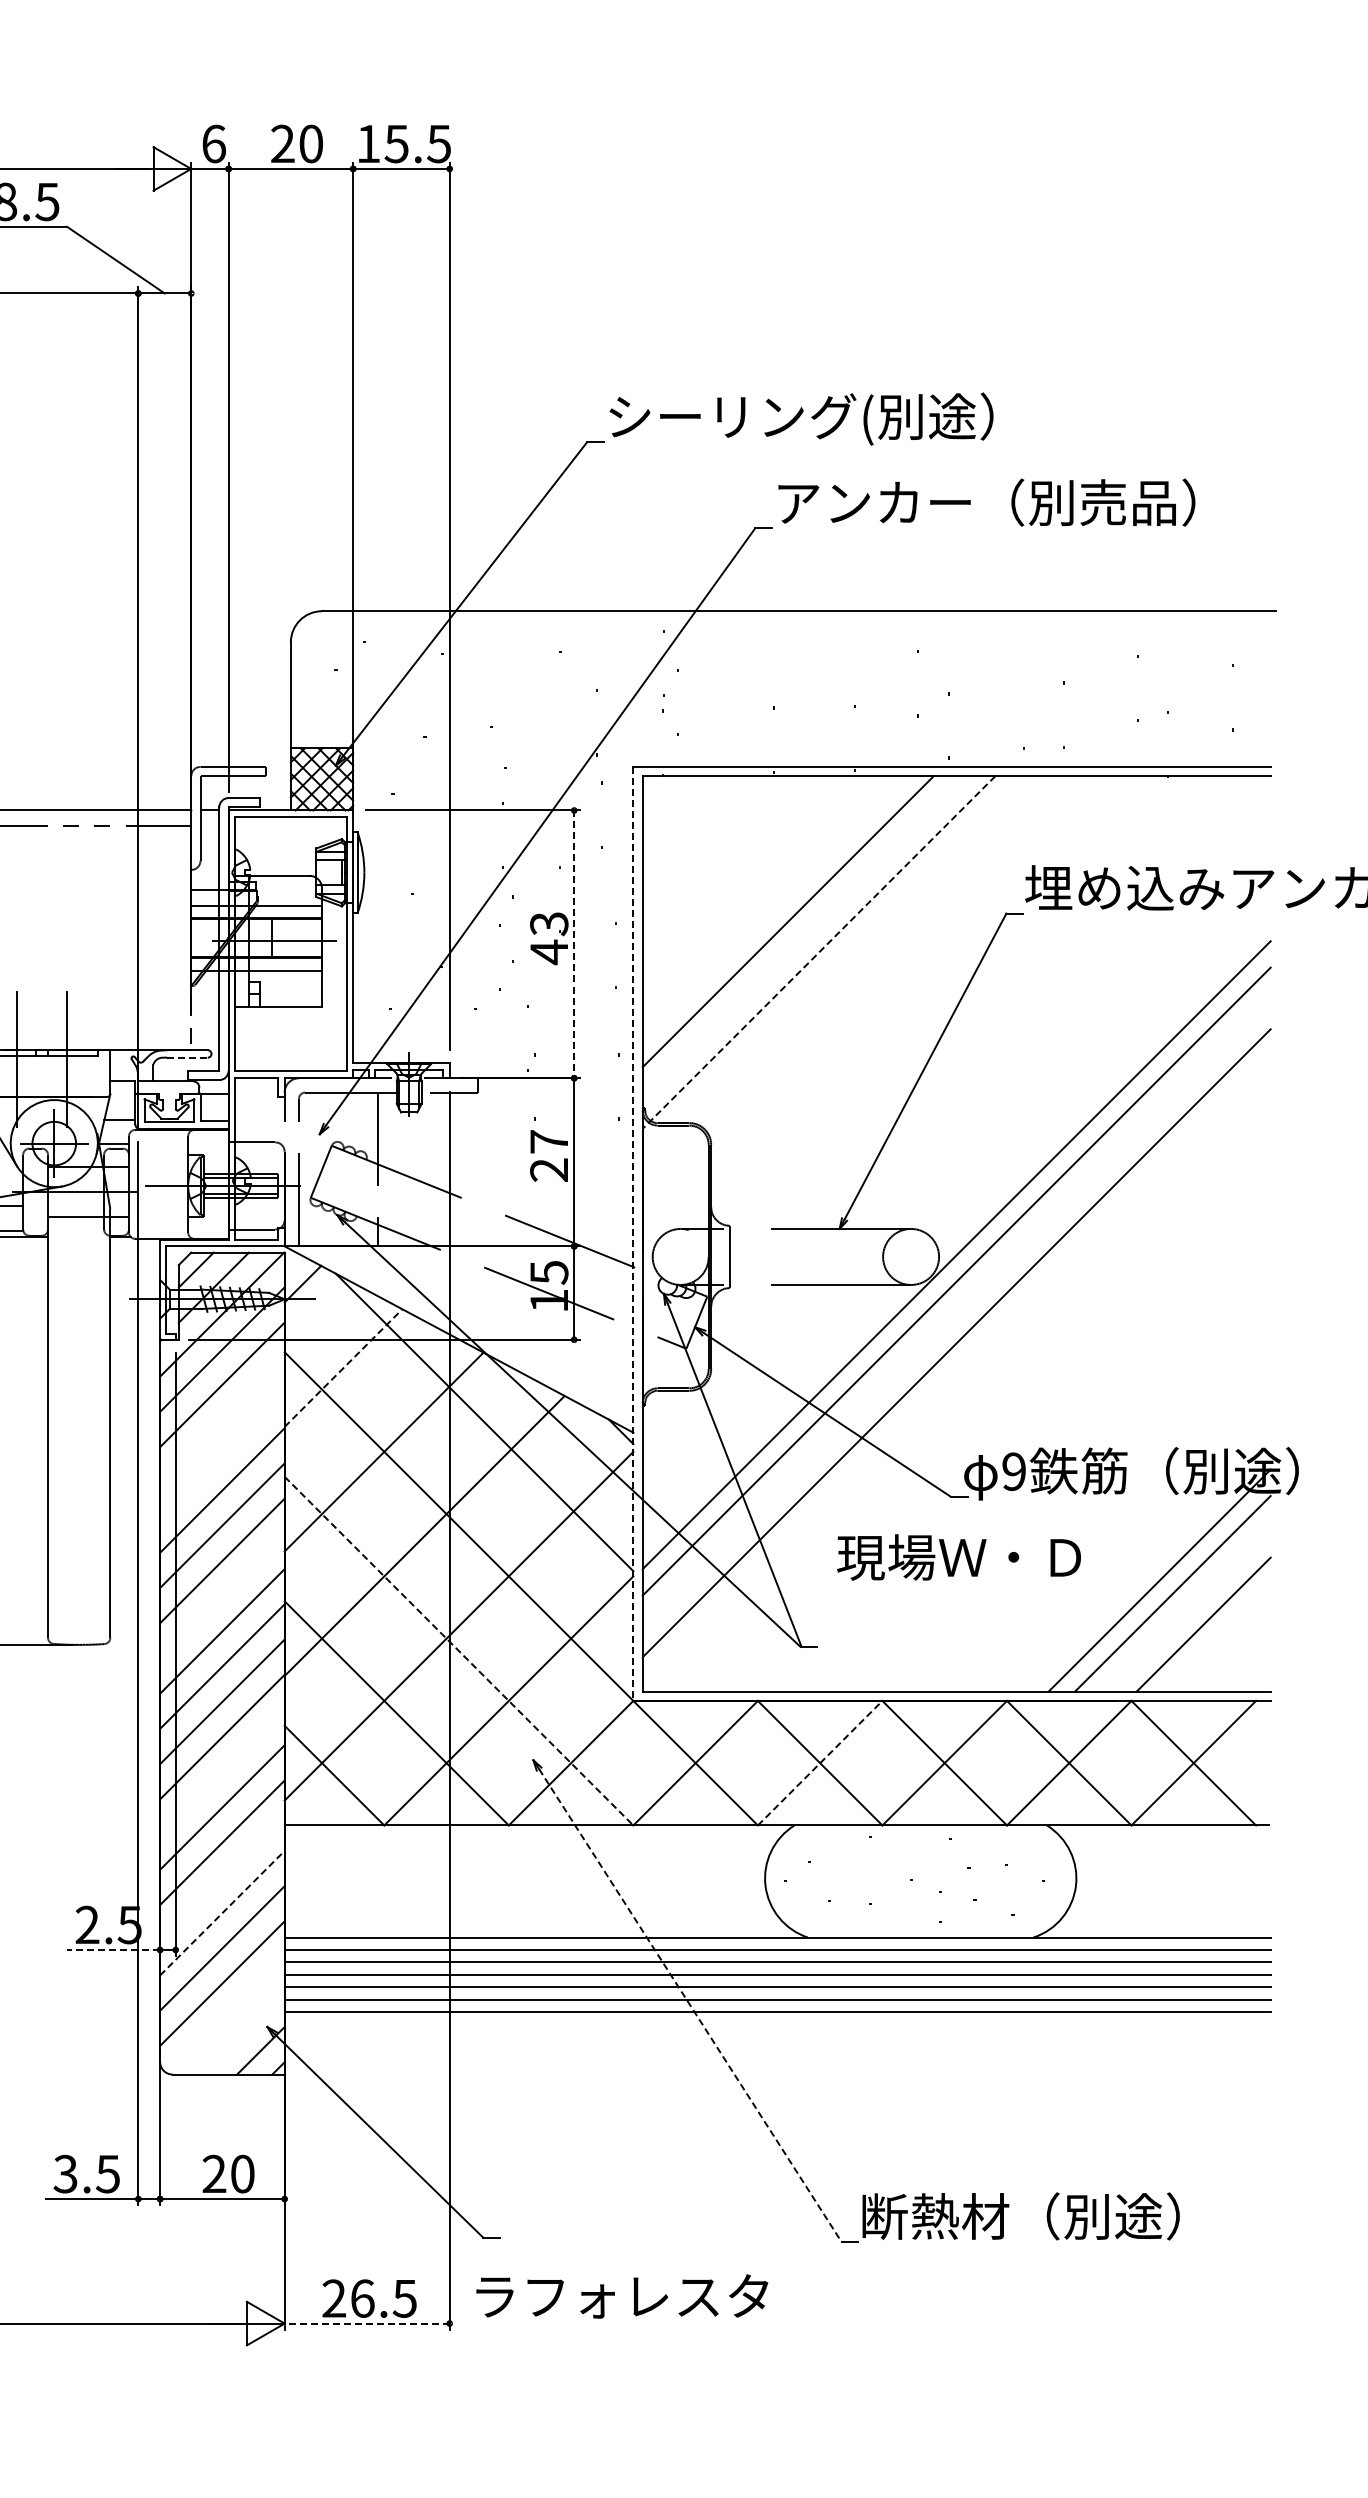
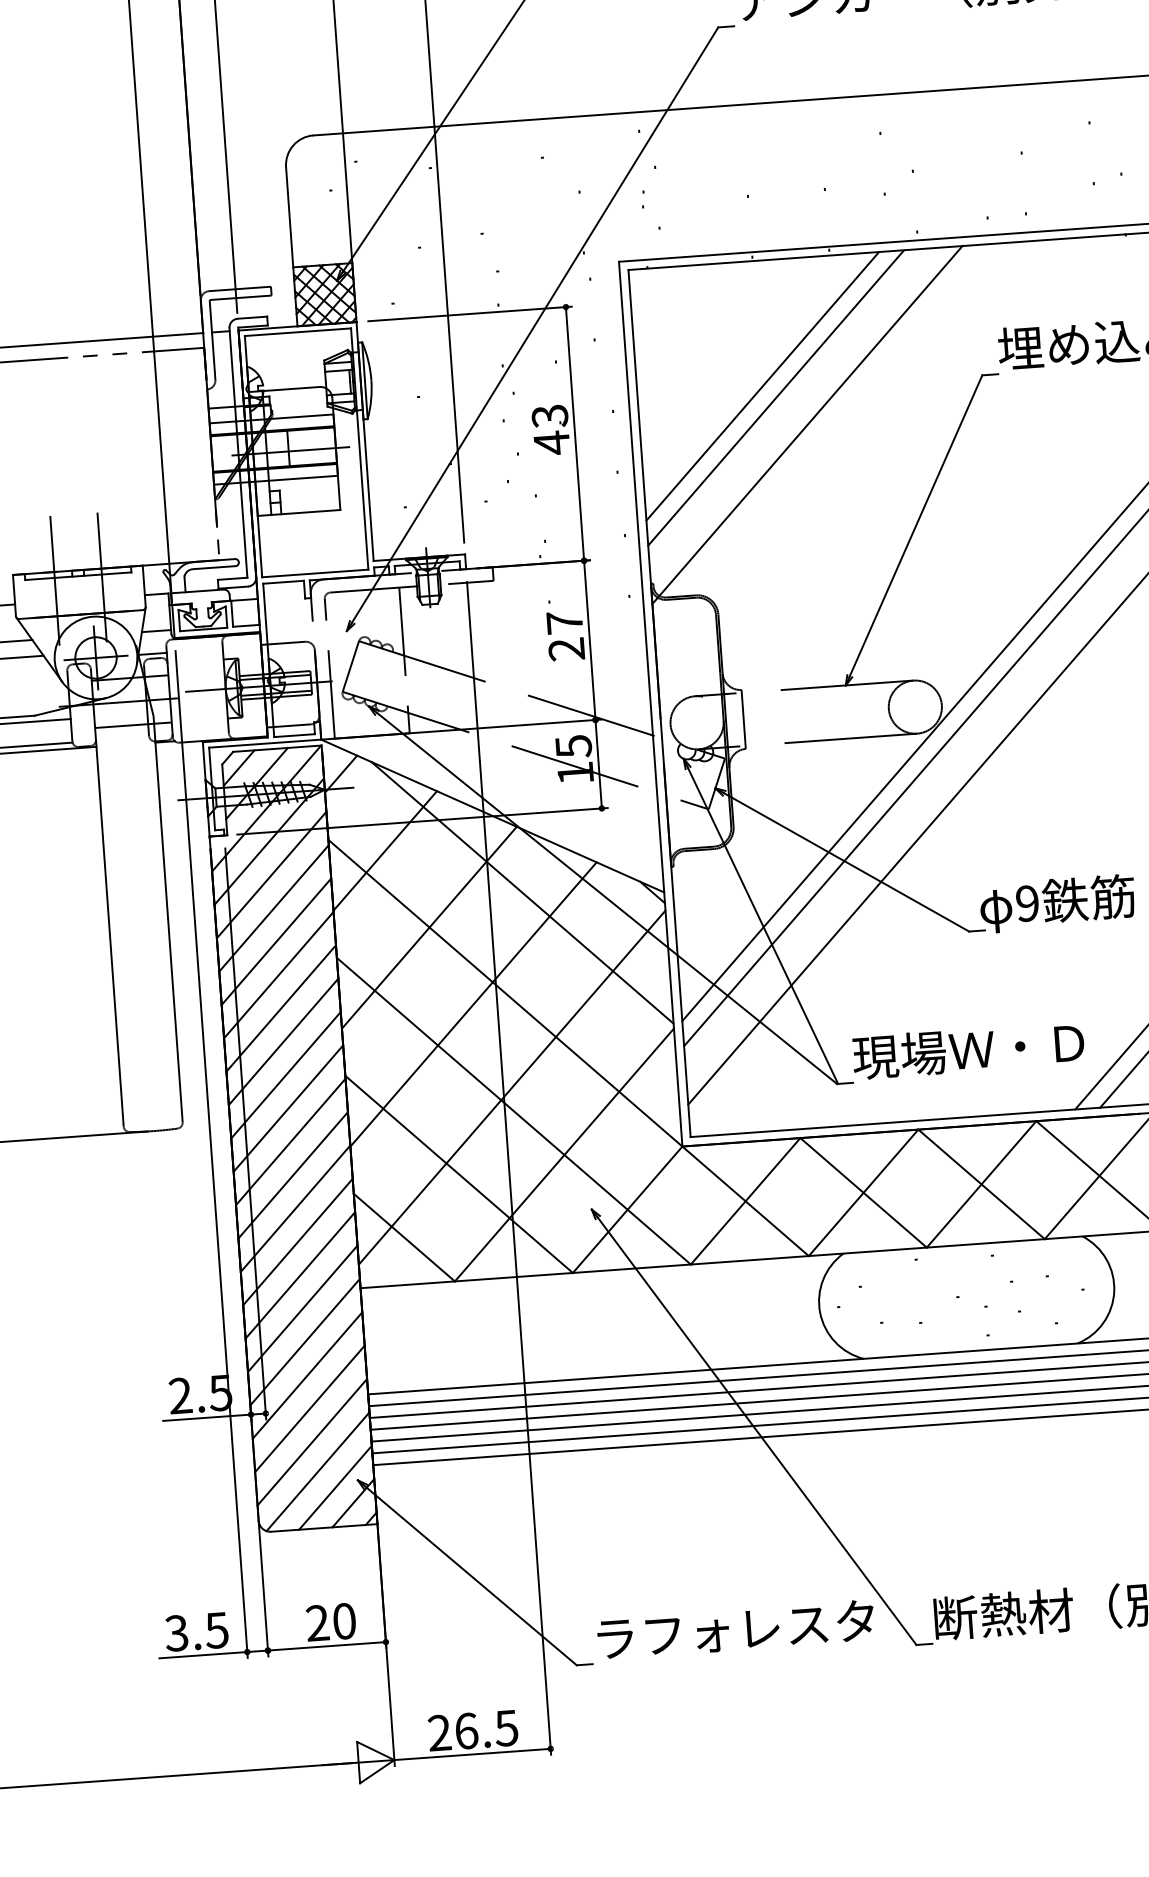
line: (774, 908) -> (762, 386), added
line: (574, 944) -> (575, 434), dashed -> solid
line: (818, 952) -> (806, 425), dashed -> solid
line: (188, 1057) -> (217, 567), dashed -> solid
line: (633, 1234) -> (650, 704), dashed -> solid
line: (343, 1367) -> (385, 850), dashed -> solid
line: (222, 1419) -> (274, 907), added
line: (222, 1455) -> (276, 941), added
text: (958, 1557) -> (967, 1050), moved
line: (222, 1595) -> (286, 1074), added
line: (459, 1651) -> (514, 1111), dashed -> solid
line: (820, 1762) -> (863, 1192), dashed -> solid
line: (222, 1772) -> (298, 1242), added
line: (222, 1877) -> (305, 1341), added
line: (222, 1912) -> (307, 1374), dashed -> solid
line: (113, 1950) -> (206, 1418), dashed -> solid
line: (690, 2005) -> (757, 1431), dashed -> solid
line: (225, 2014) -> (317, 1471), added
line: (242, 2032) -> (334, 1487), added
text: (622, 2296) -> (736, 1629), moved
line: (367, 2323) -> (472, 1754), dashed -> solid

